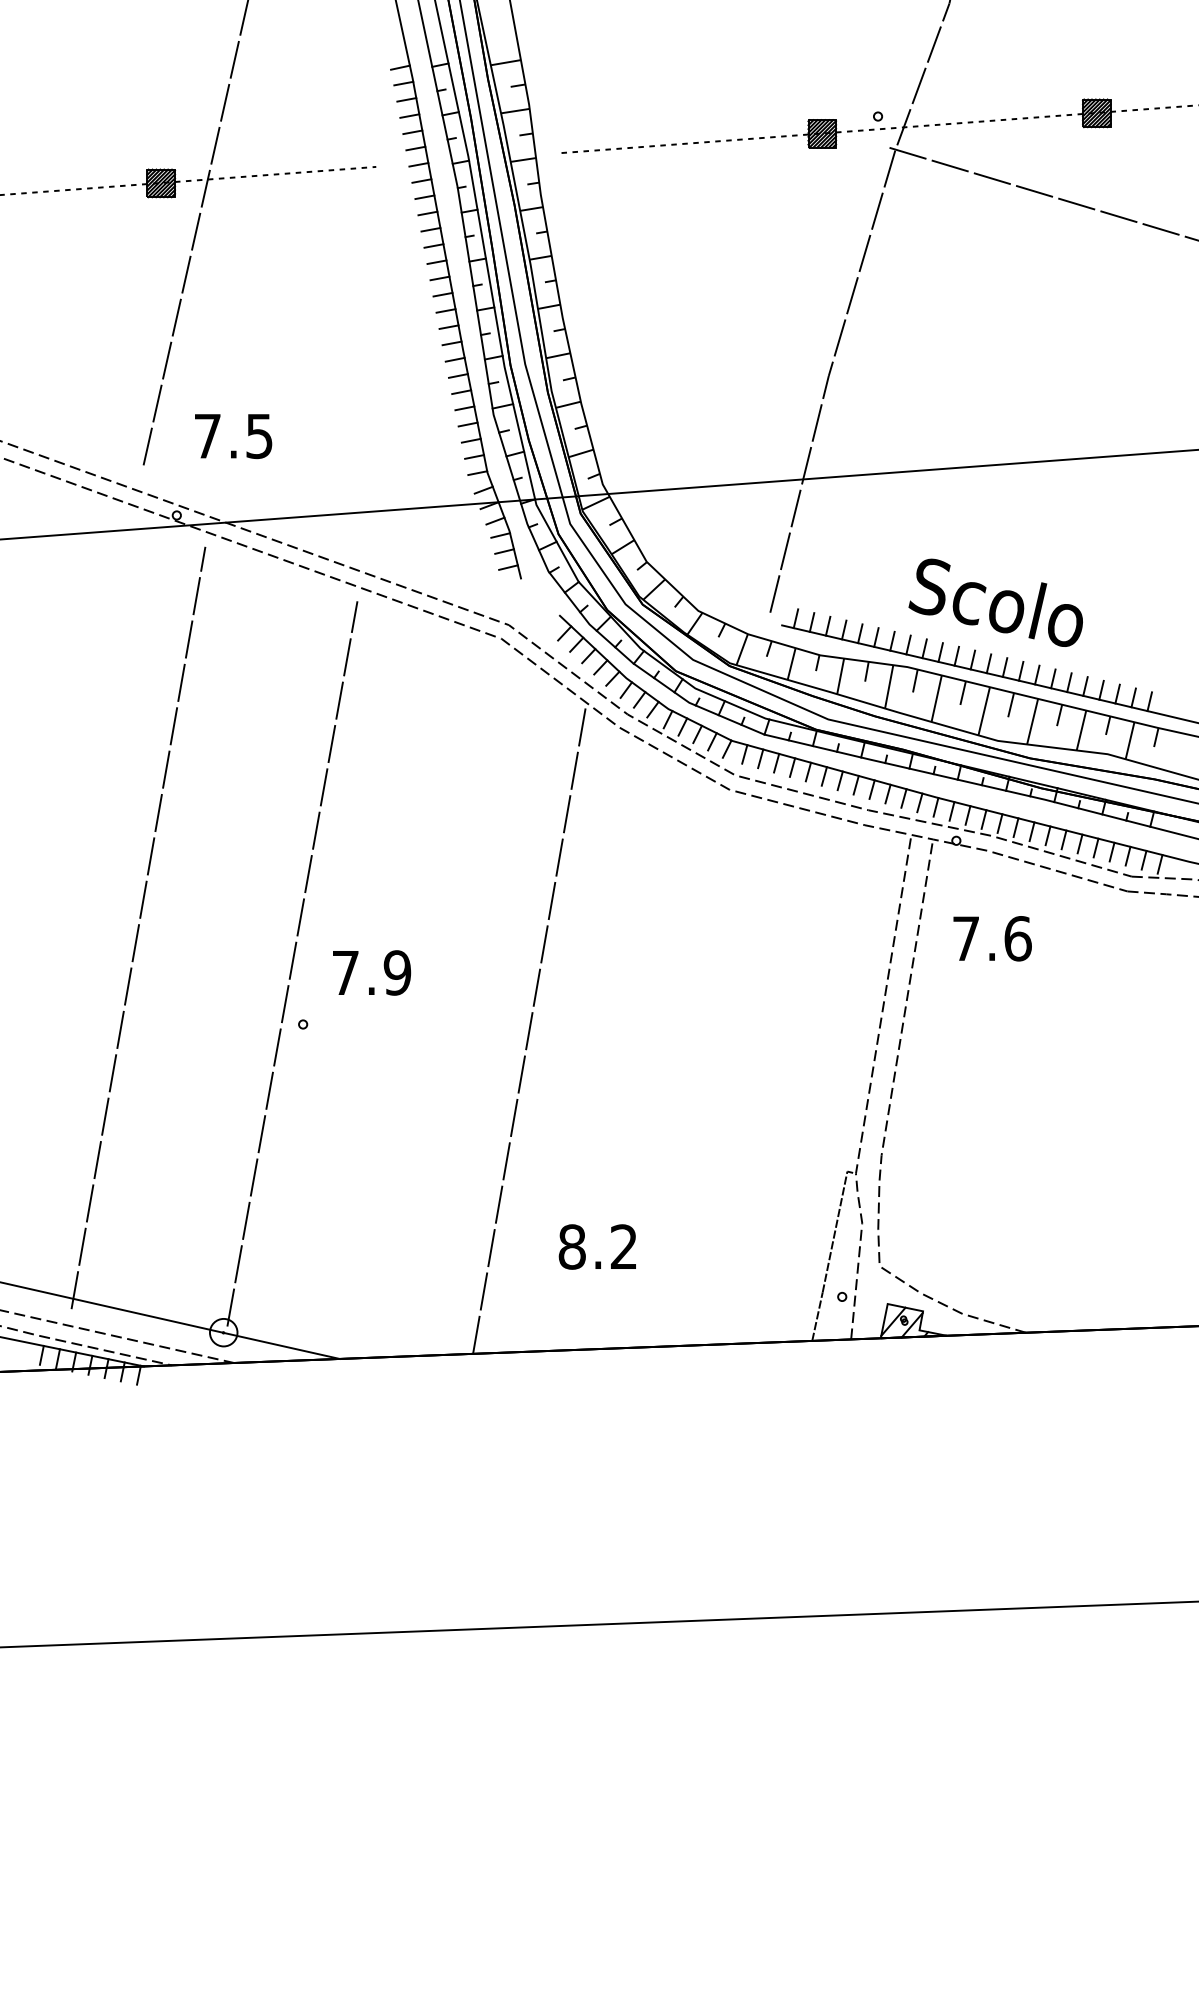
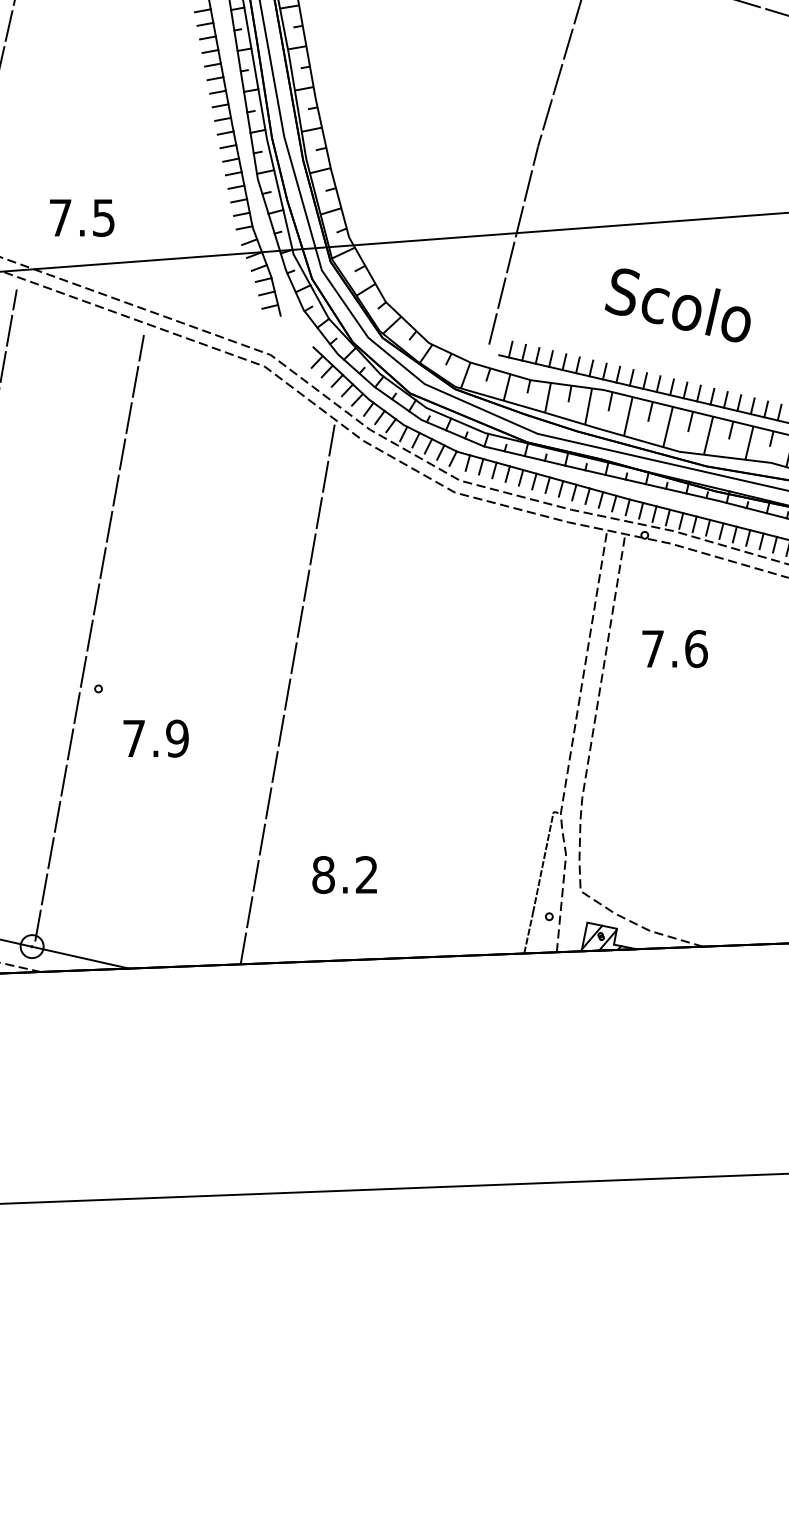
text: (233, 436) -> (82, 218), moved
text: (995, 602) -> (677, 305), moved
text: (992, 938) -> (674, 648), moved
text: (372, 972) -> (156, 738), moved

